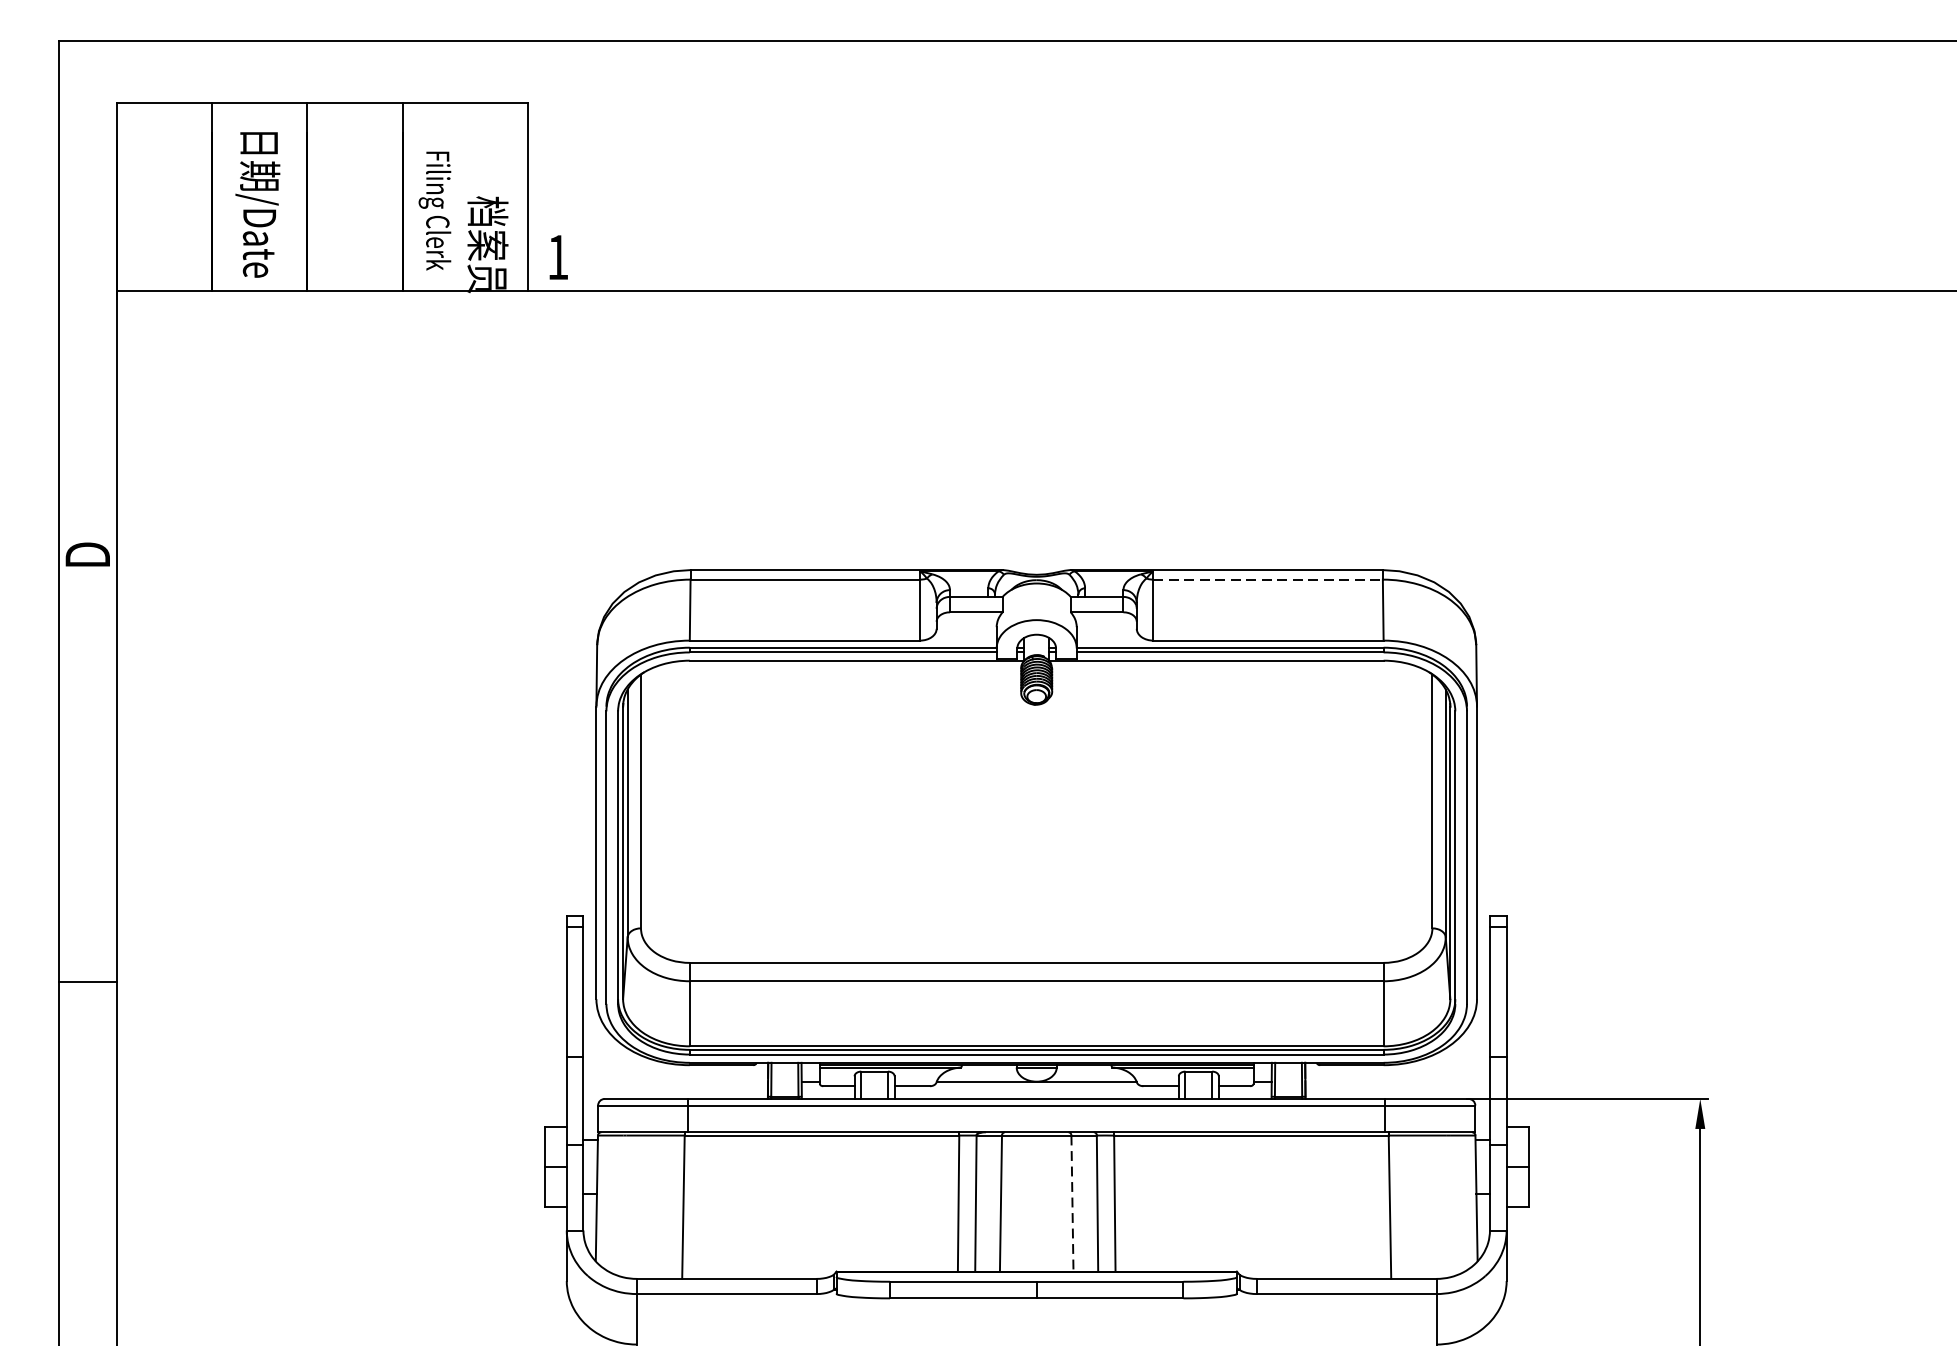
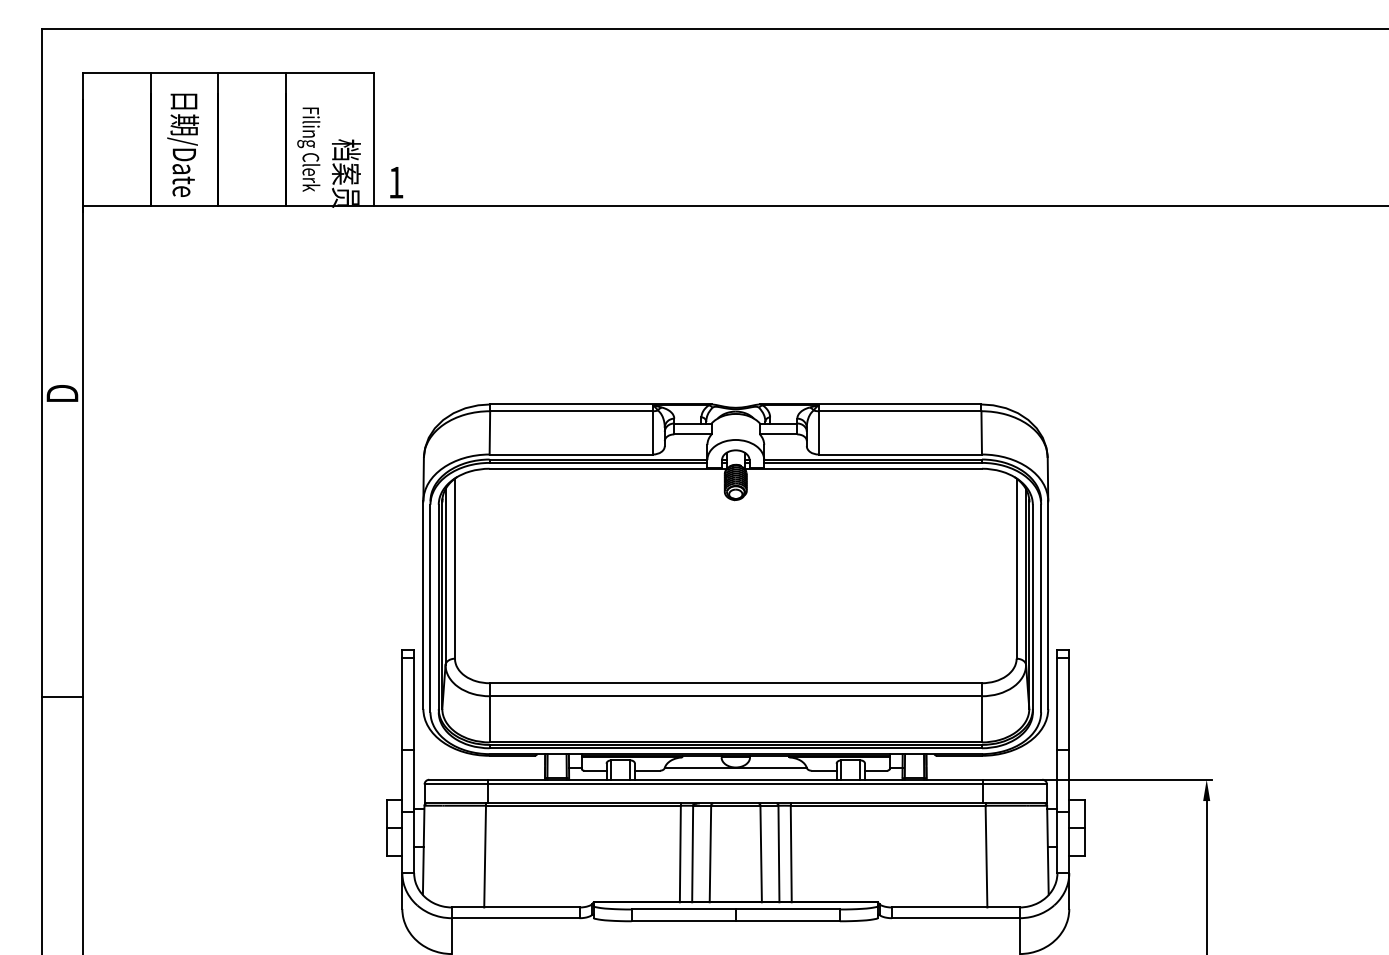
line: (1268, 579) -> (900, 411), dashed -> solid
line: (1072, 1204) -> (761, 854), dashed -> solid

